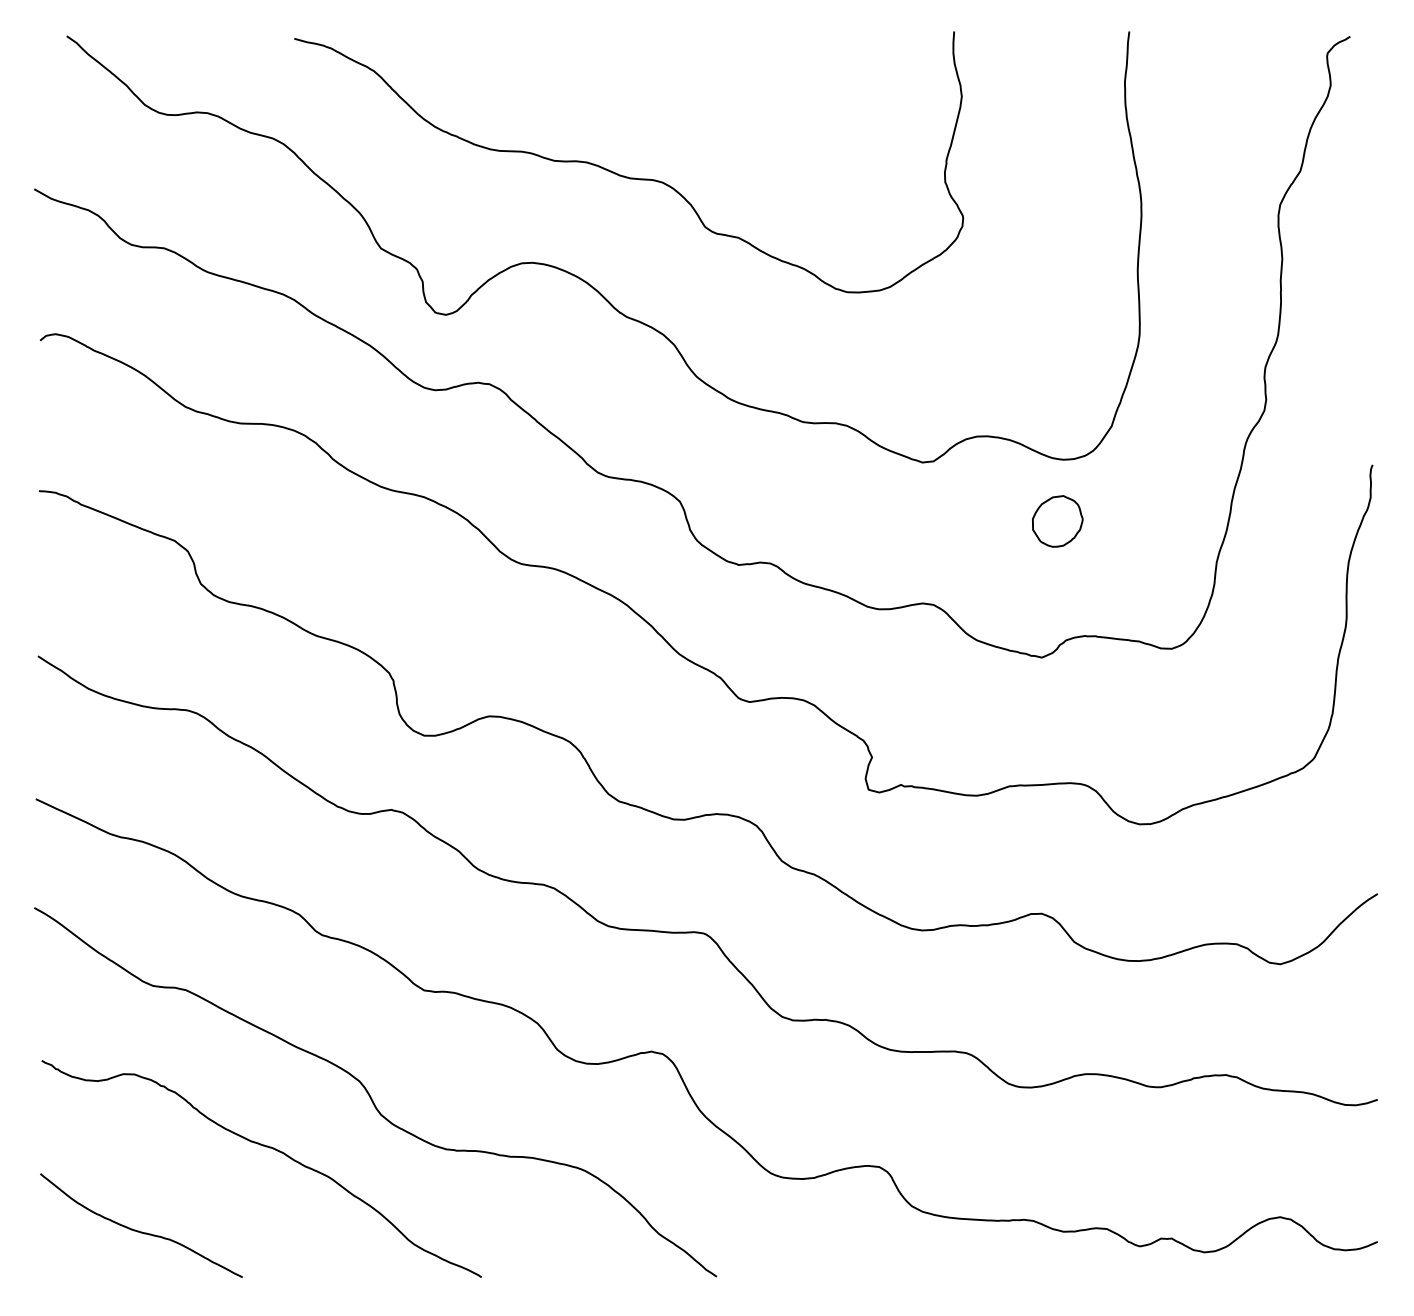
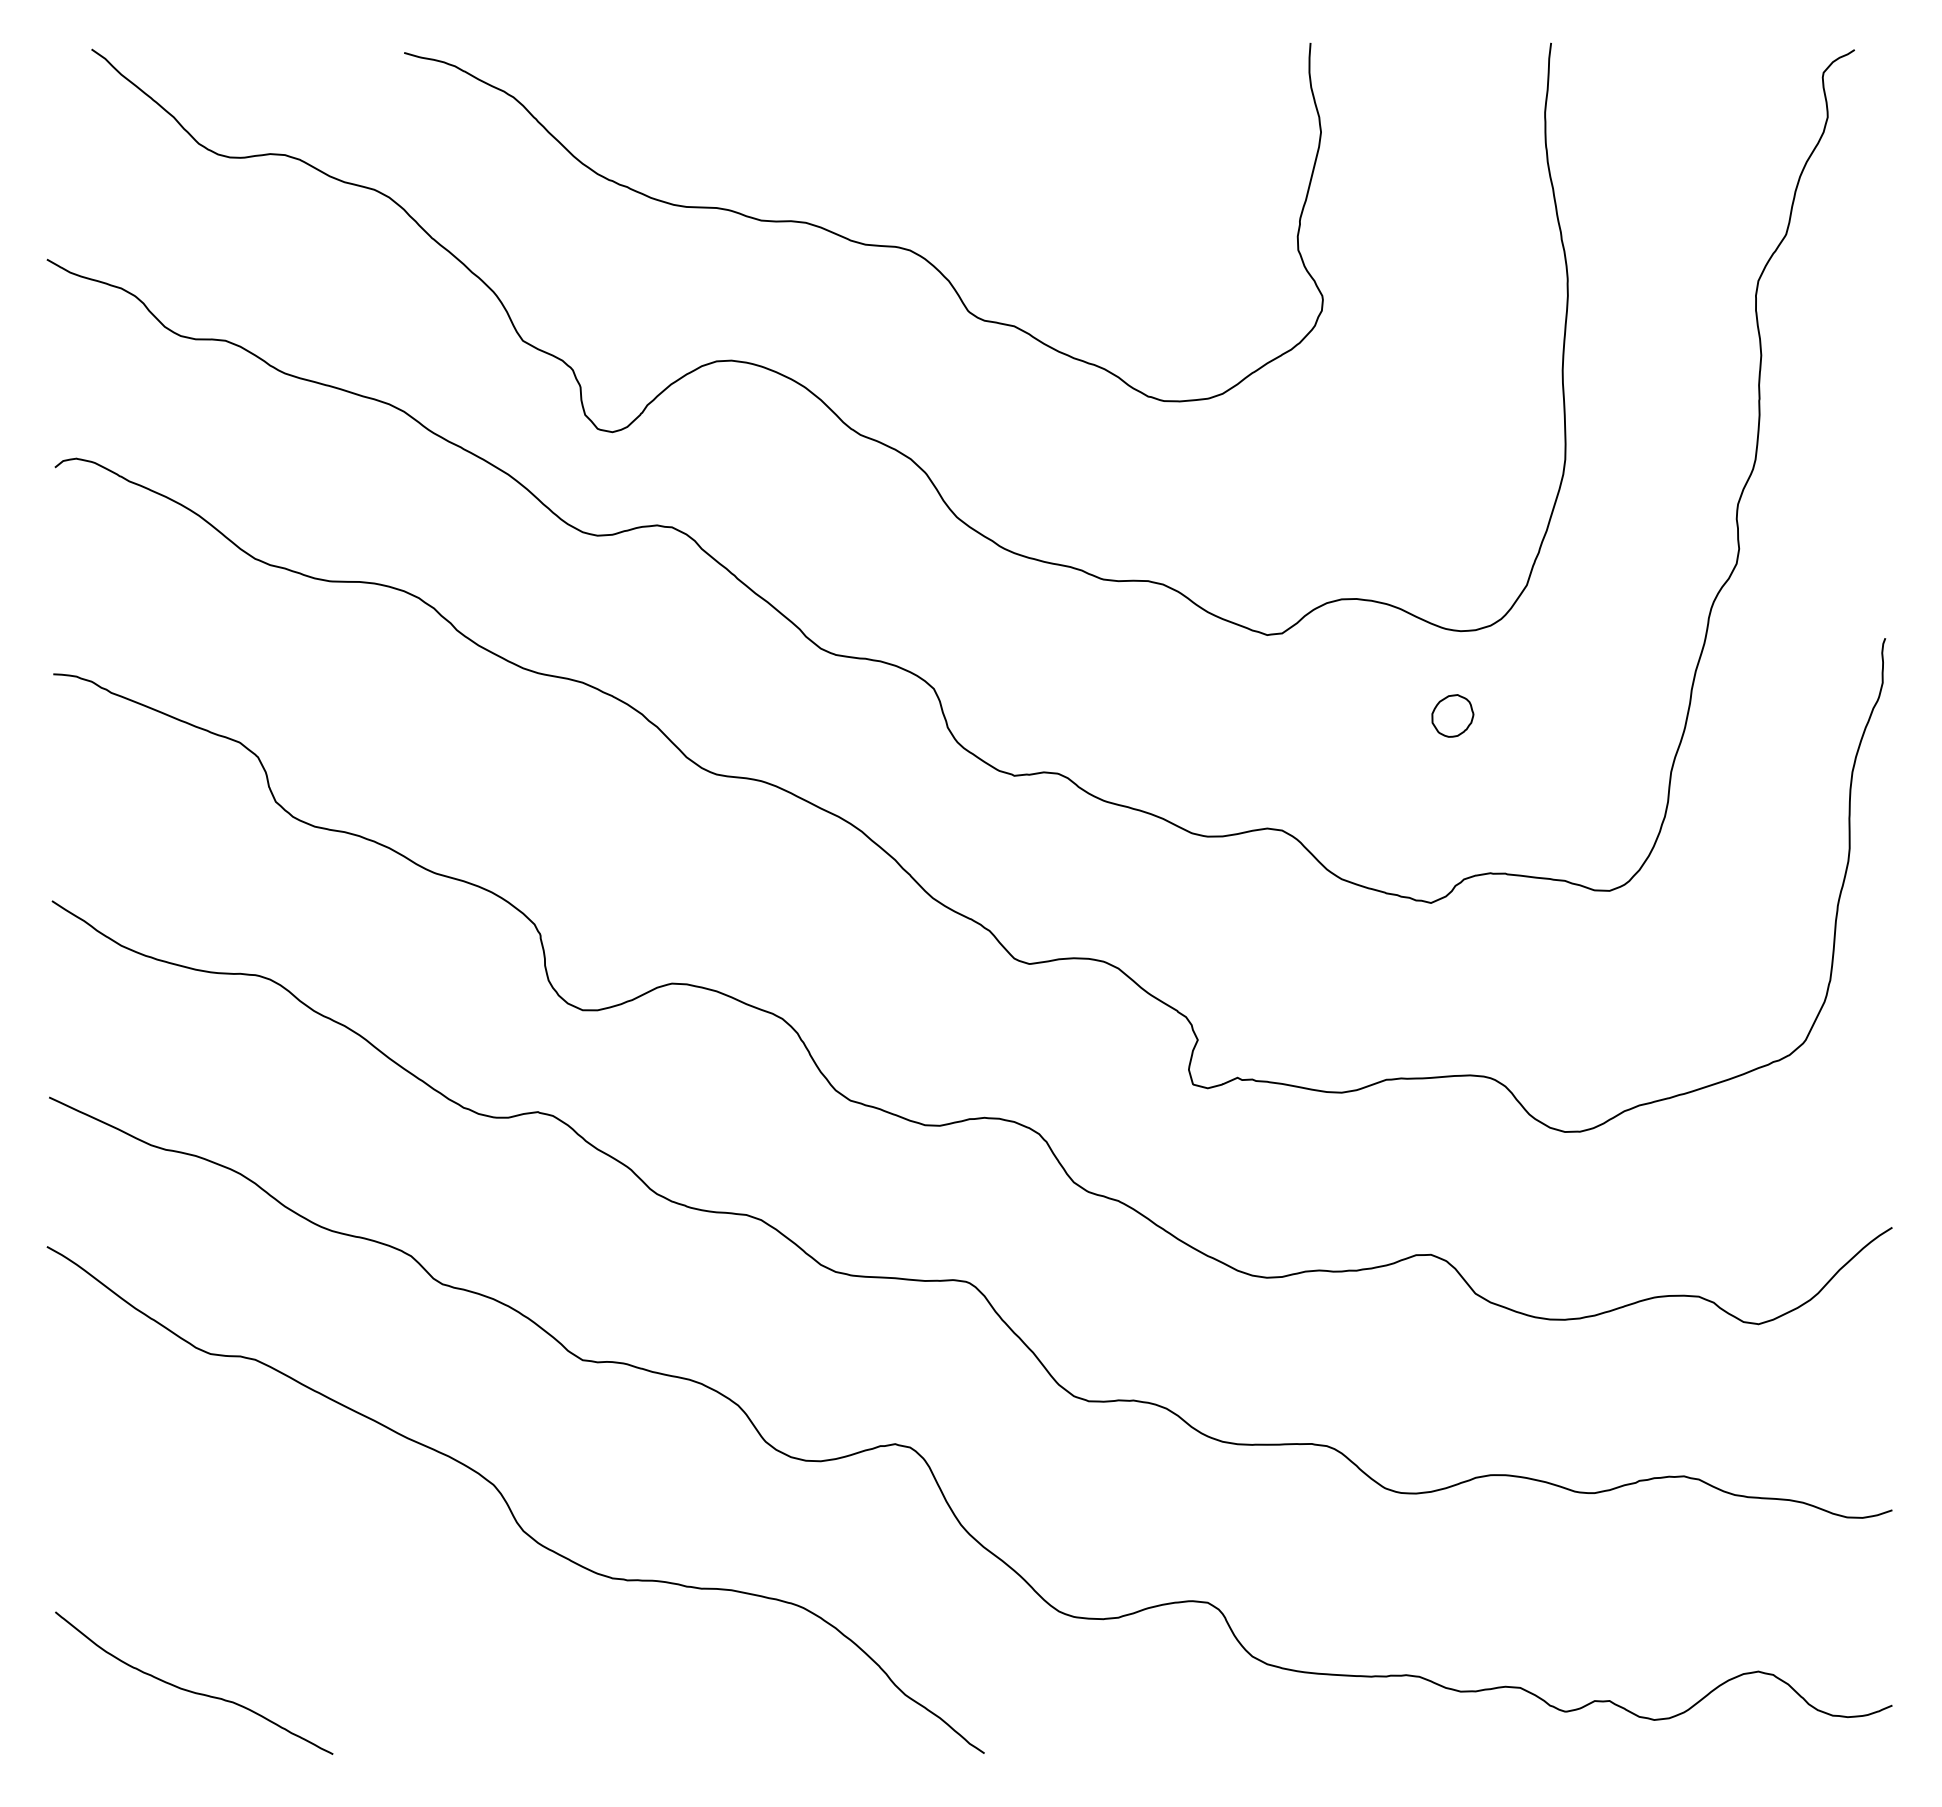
part: (1057, 521) -> (1452, 715), size x0.6
curve: (266, 1147) -> (365, 1575), removed

